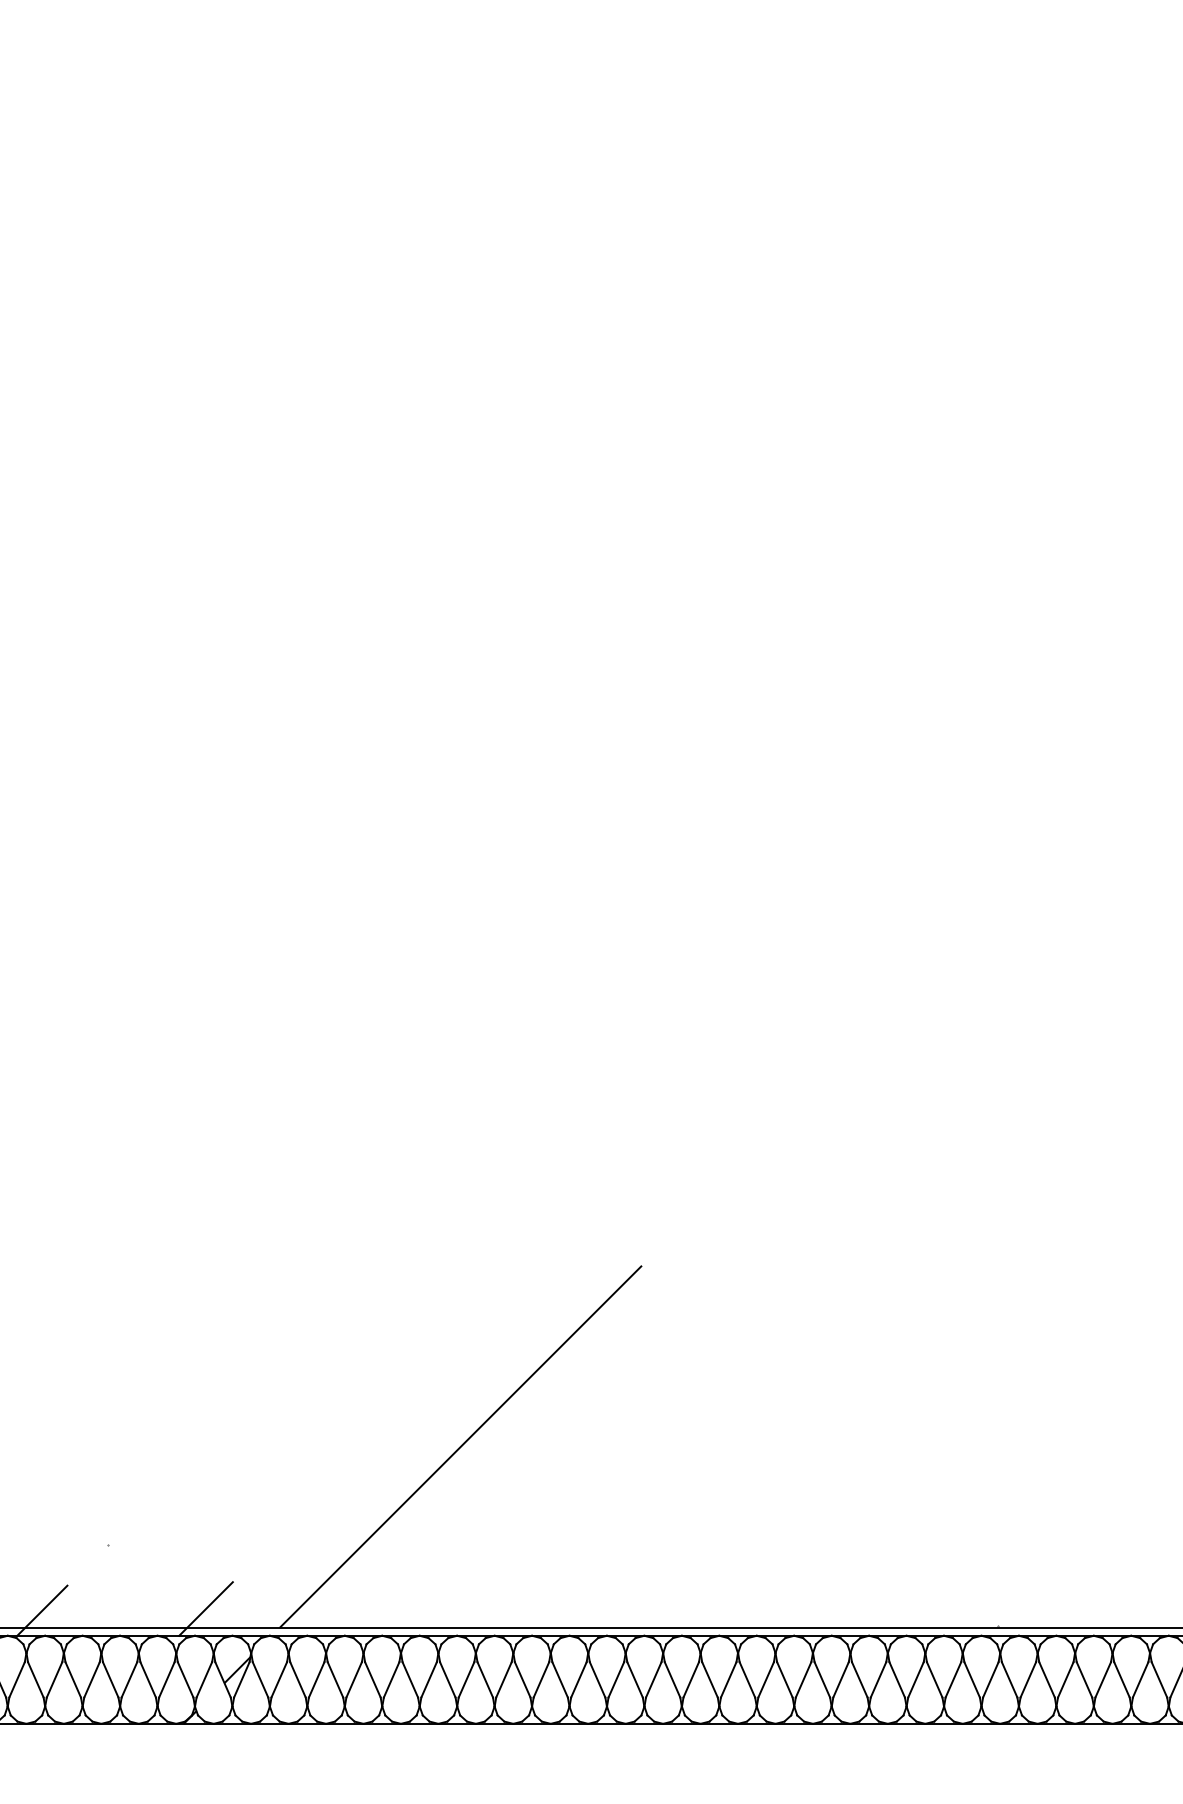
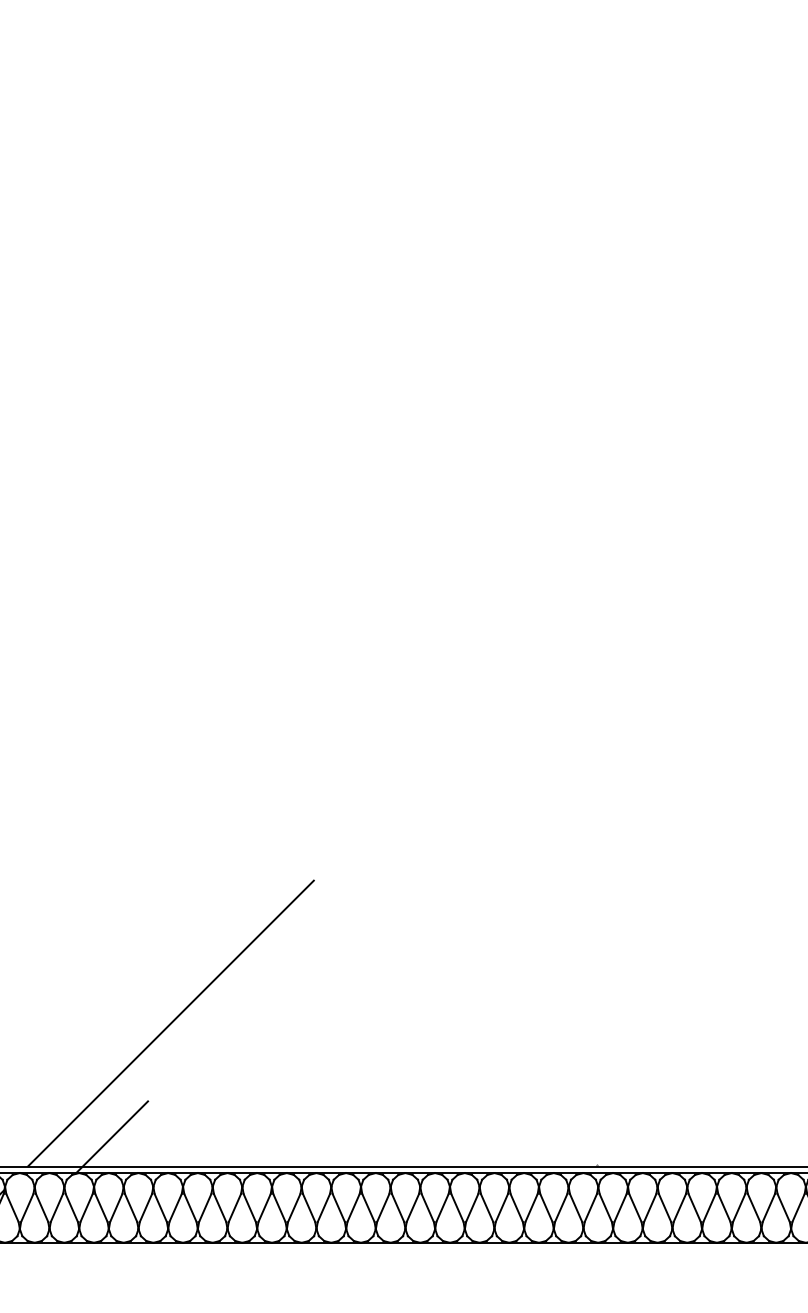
line: (386, 1590) -> (112, 1137), added

